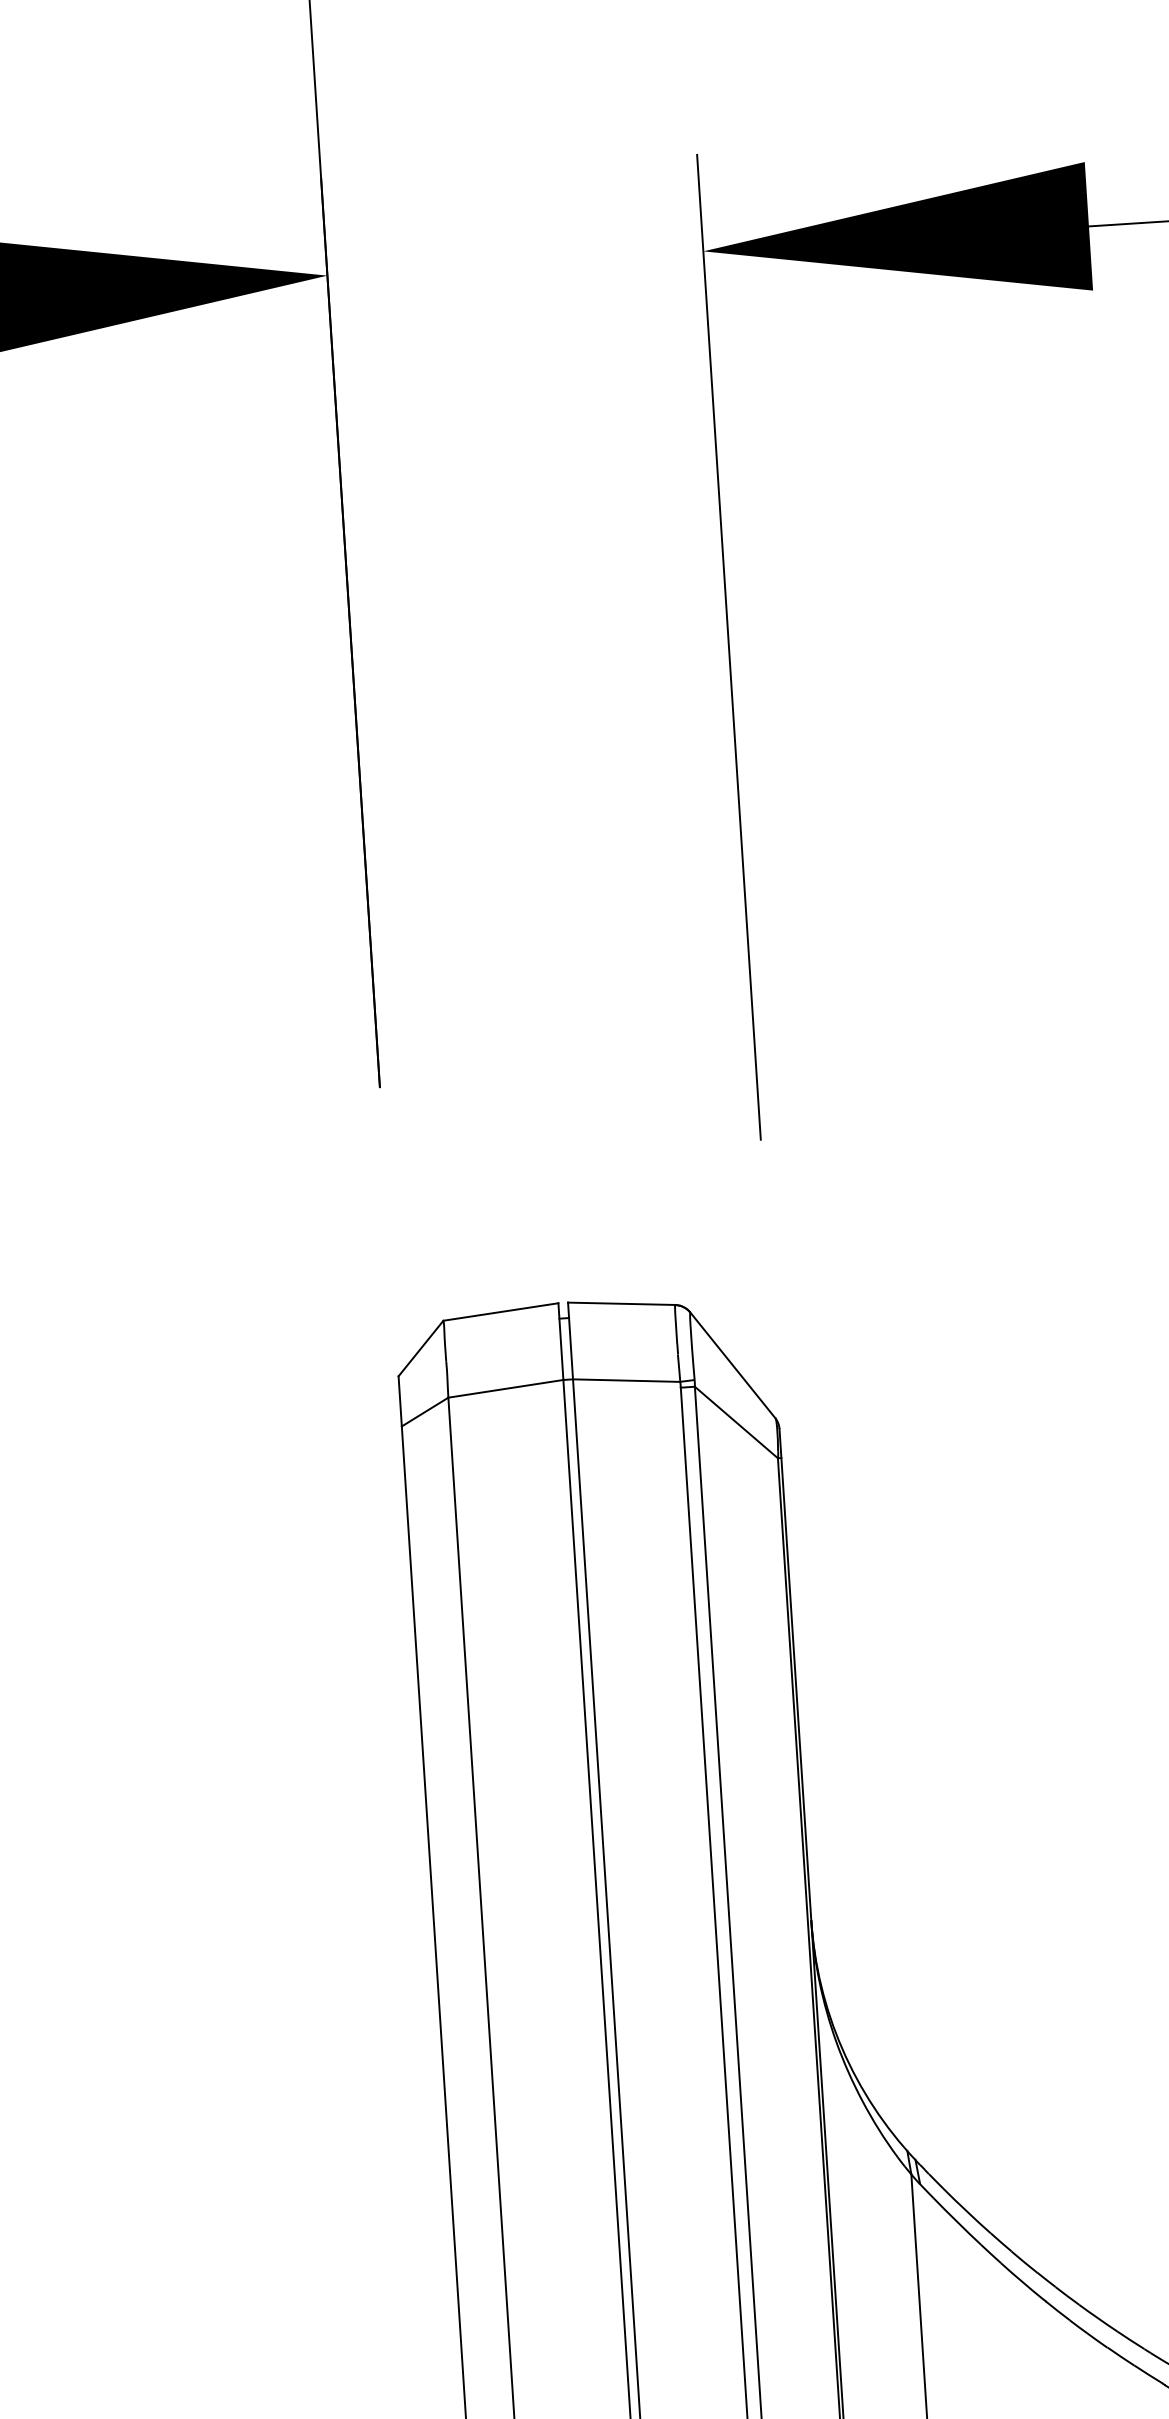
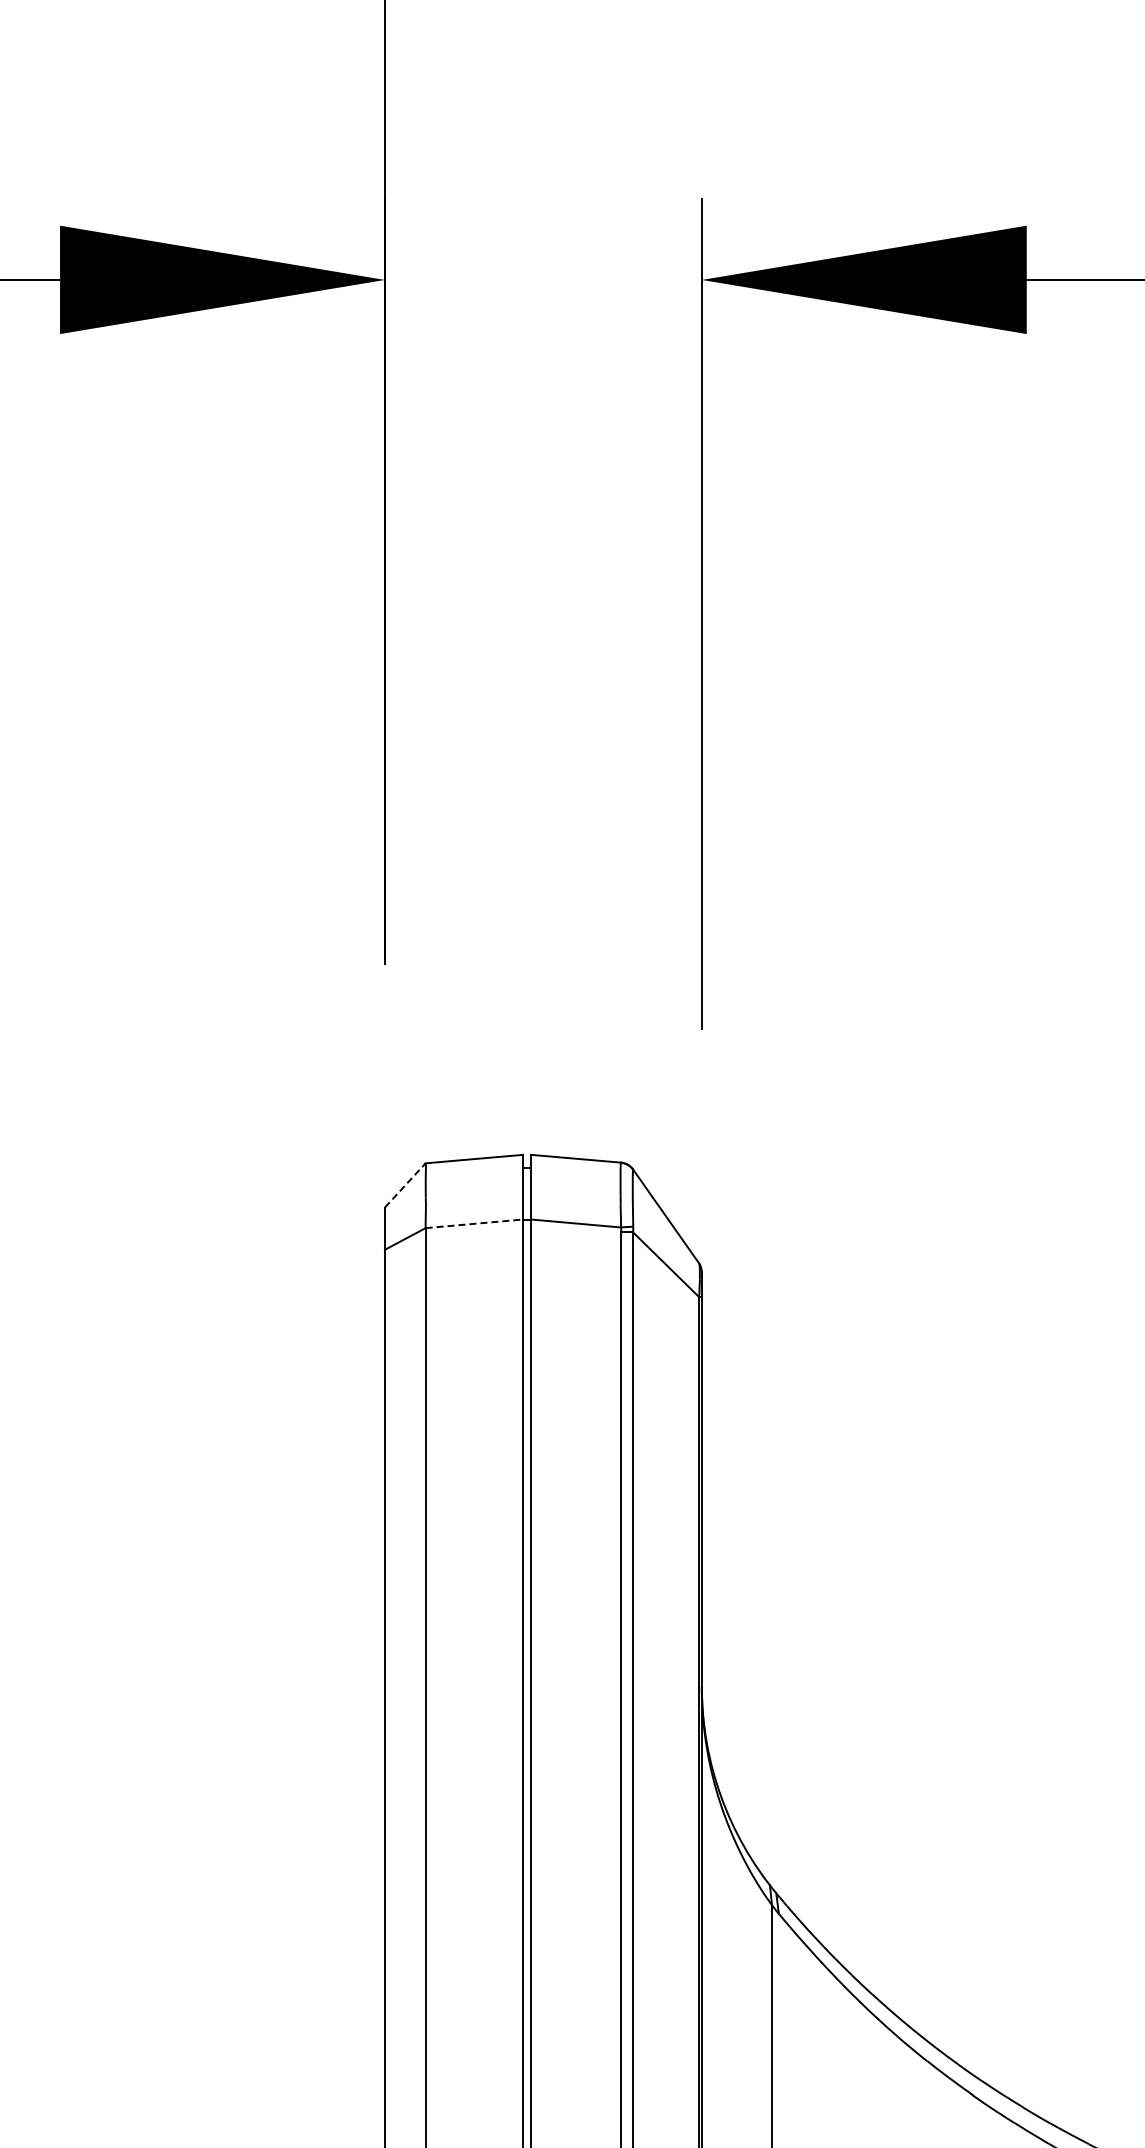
line: (421, 1348) -> (405, 1185), solid -> dashed
line: (506, 1388) -> (474, 1223), solid -> dashed

